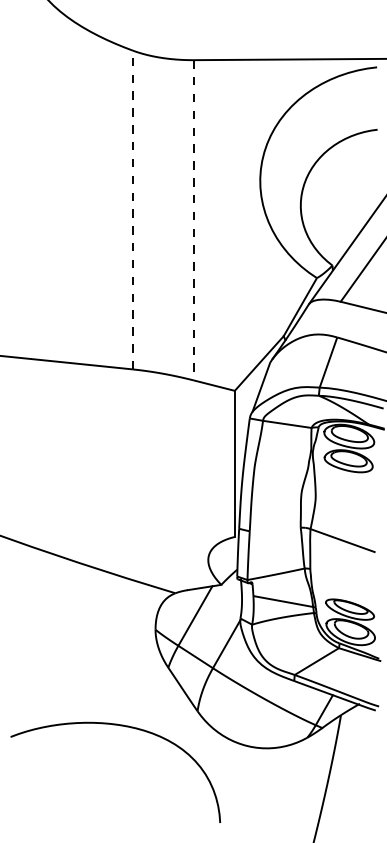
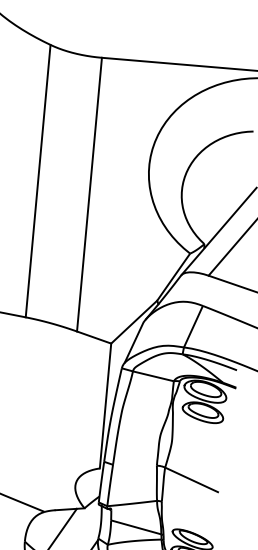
line: (132, 209) -> (37, 180), dashed -> solid
line: (193, 220) -> (89, 194), dashed -> solid

